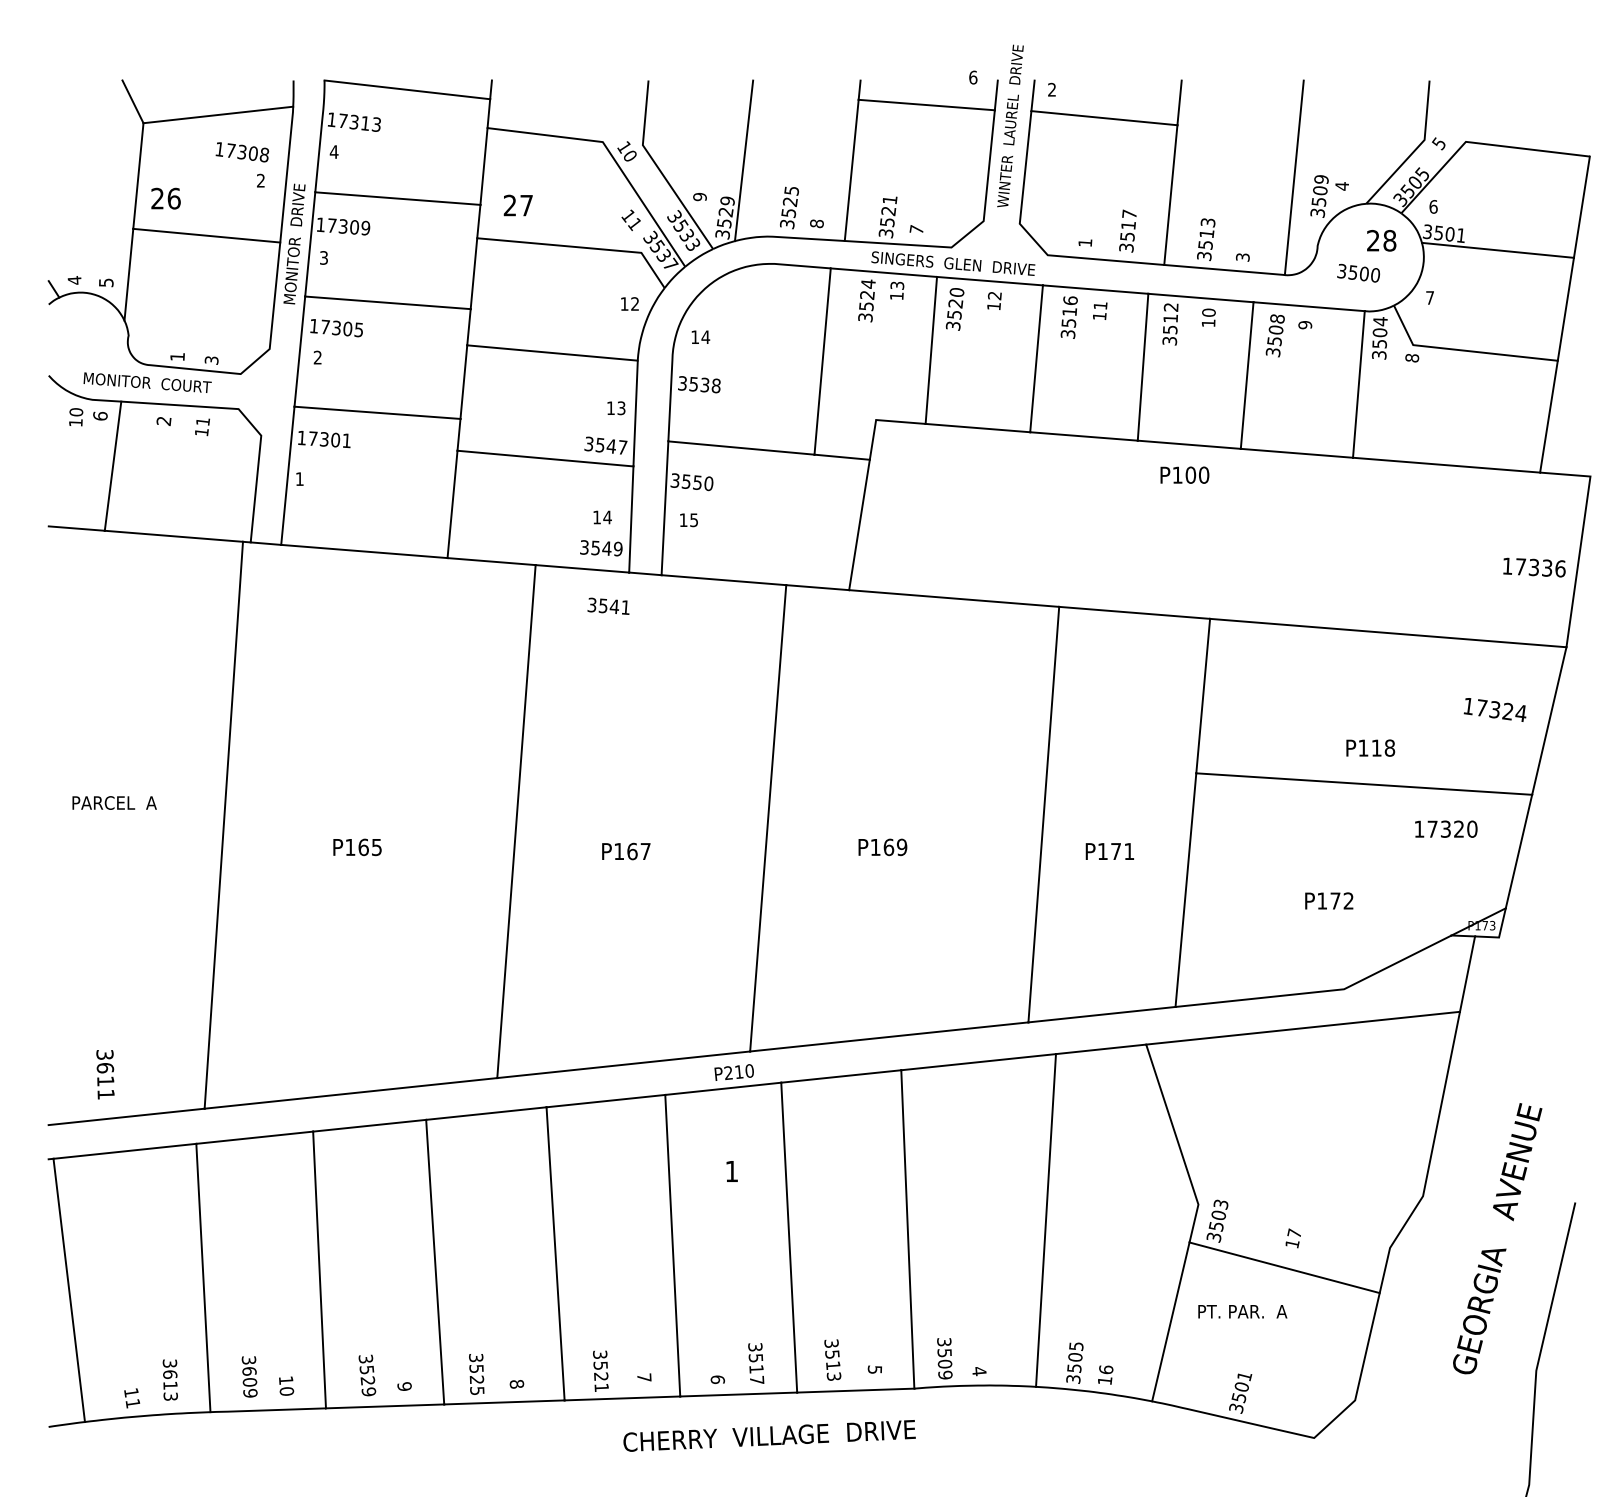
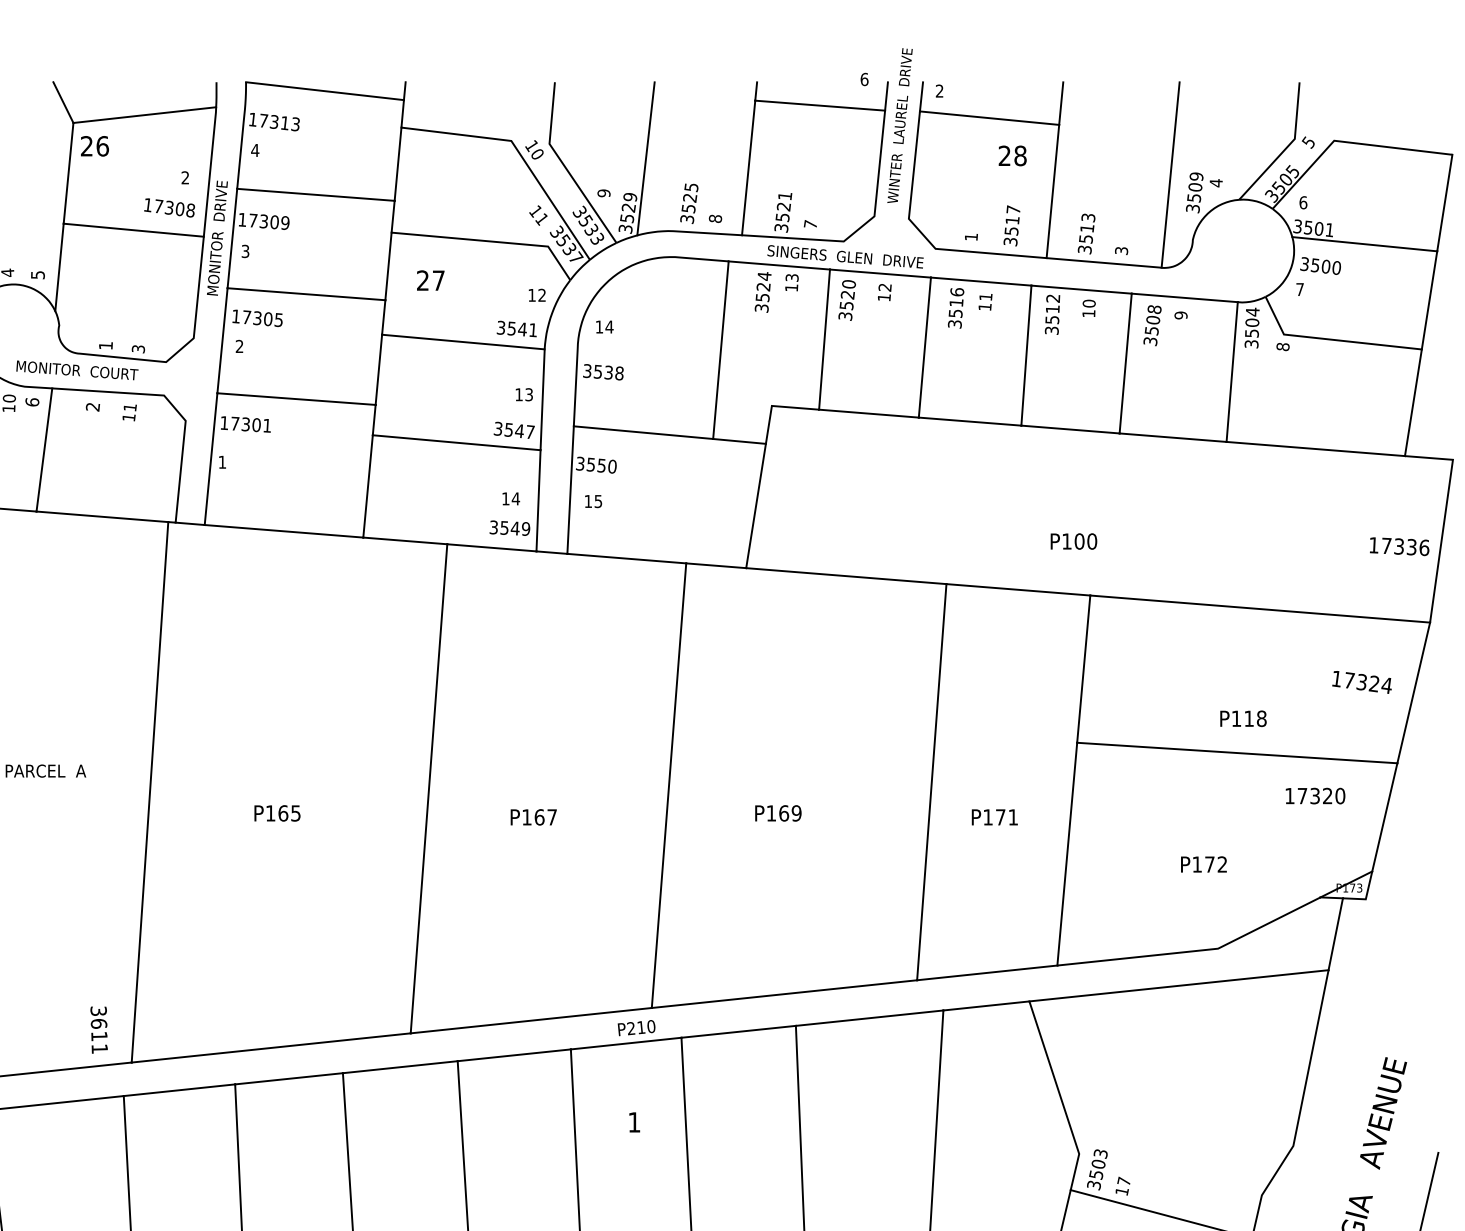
text: (242, 152) -> (169, 208), moved
text: (165, 198) -> (94, 146), moved
text: (517, 205) -> (430, 280), moved
text: (1381, 240) -> (1012, 155), moved
text: (1358, 272) -> (1320, 265), moved
text: (1184, 474) -> (1073, 540), moved
text: (608, 605) -> (516, 328), moved
text: (105, 1074) -> (99, 1029), moved
text: (1292, 1238) -> (1122, 1186), moved

